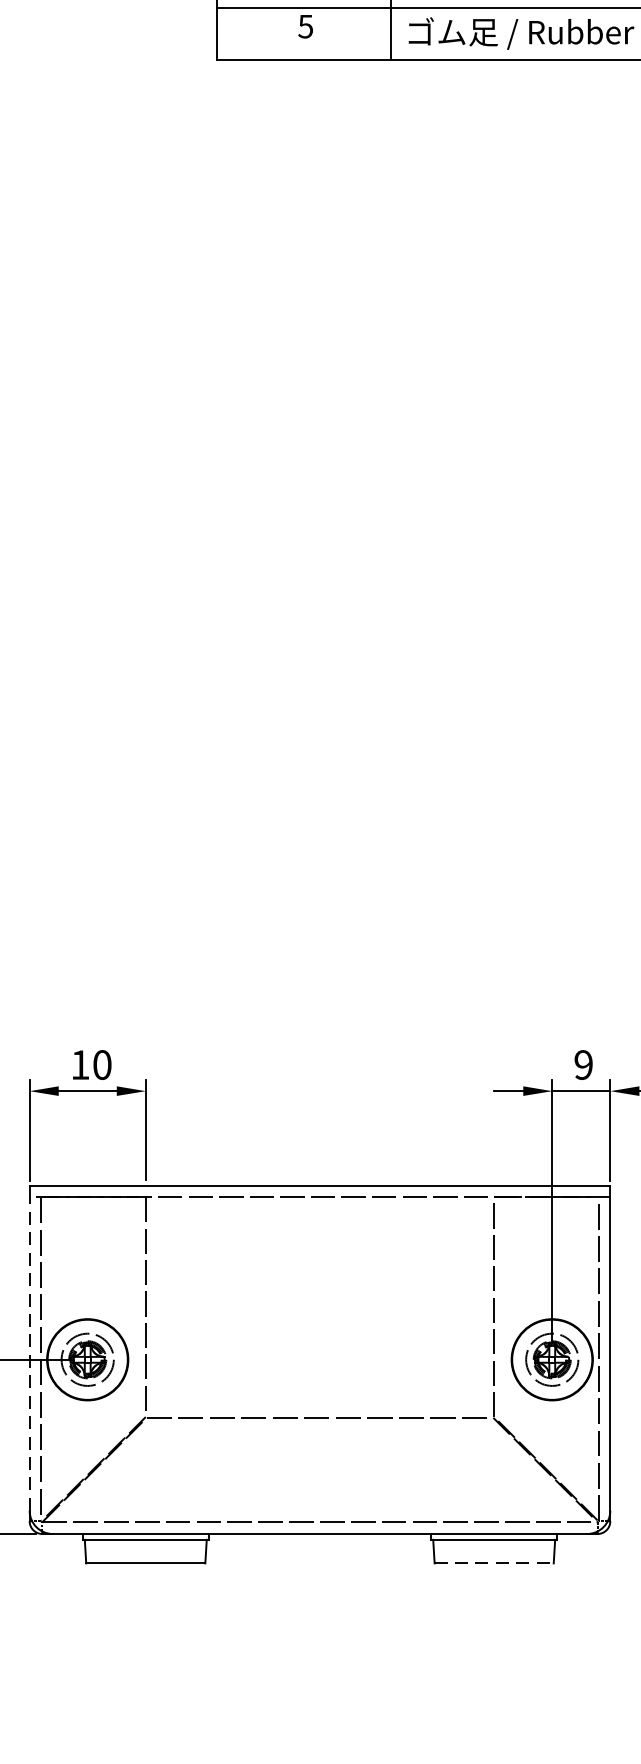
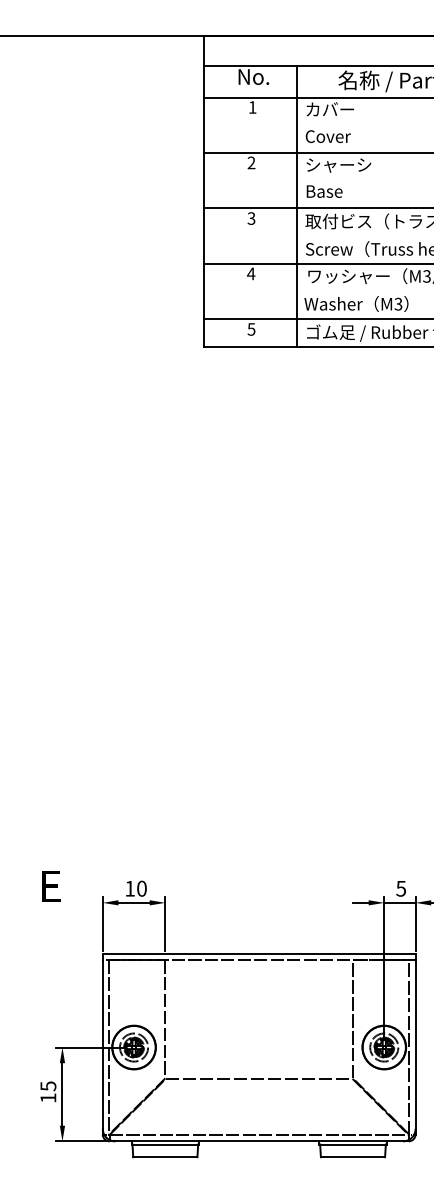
text: (582, 1064) -> (400, 888), 9 -> 5
line: (29, 1354) -> (102, 1044), dashed -> solid
line: (495, 1563) -> (353, 1157), dashed -> solid

